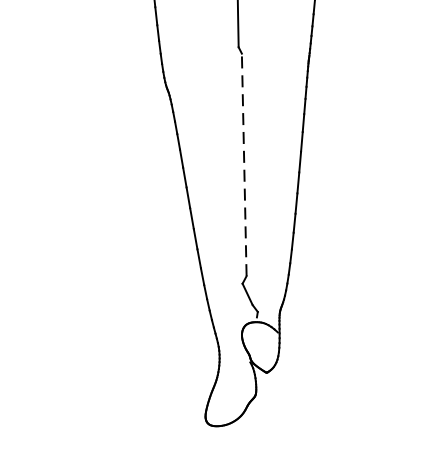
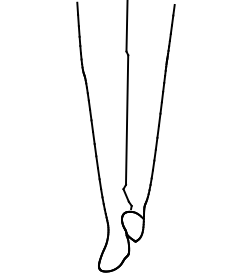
line: (244, 165) -> (127, 120), dashed -> solid

